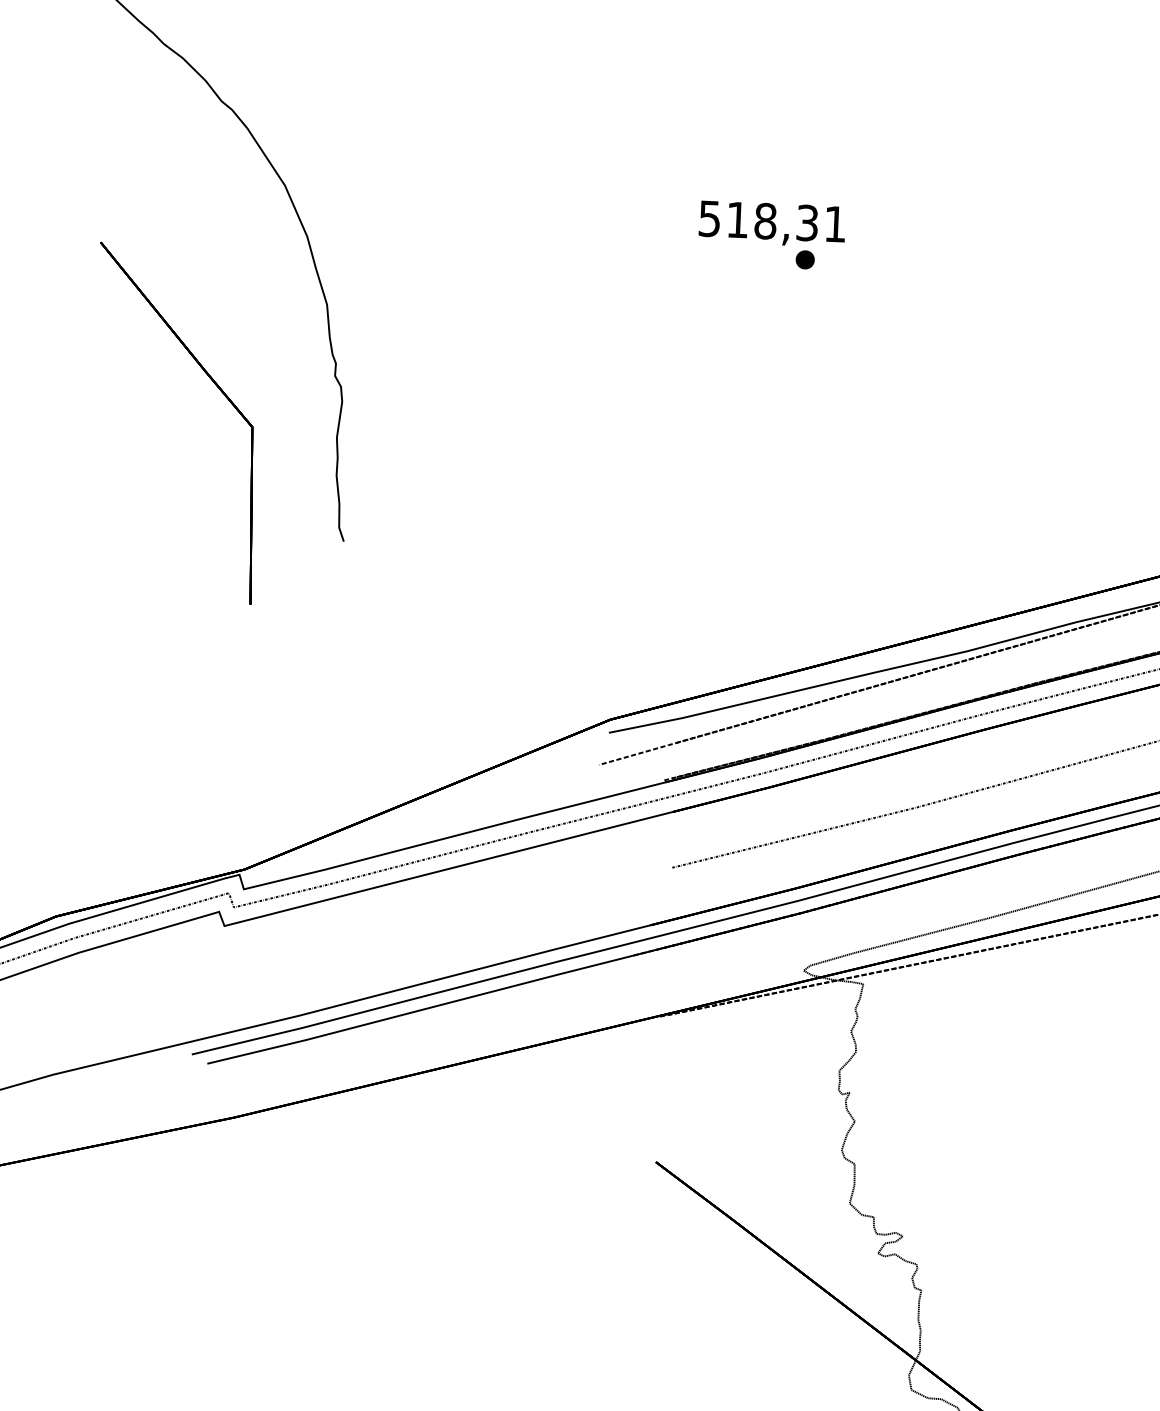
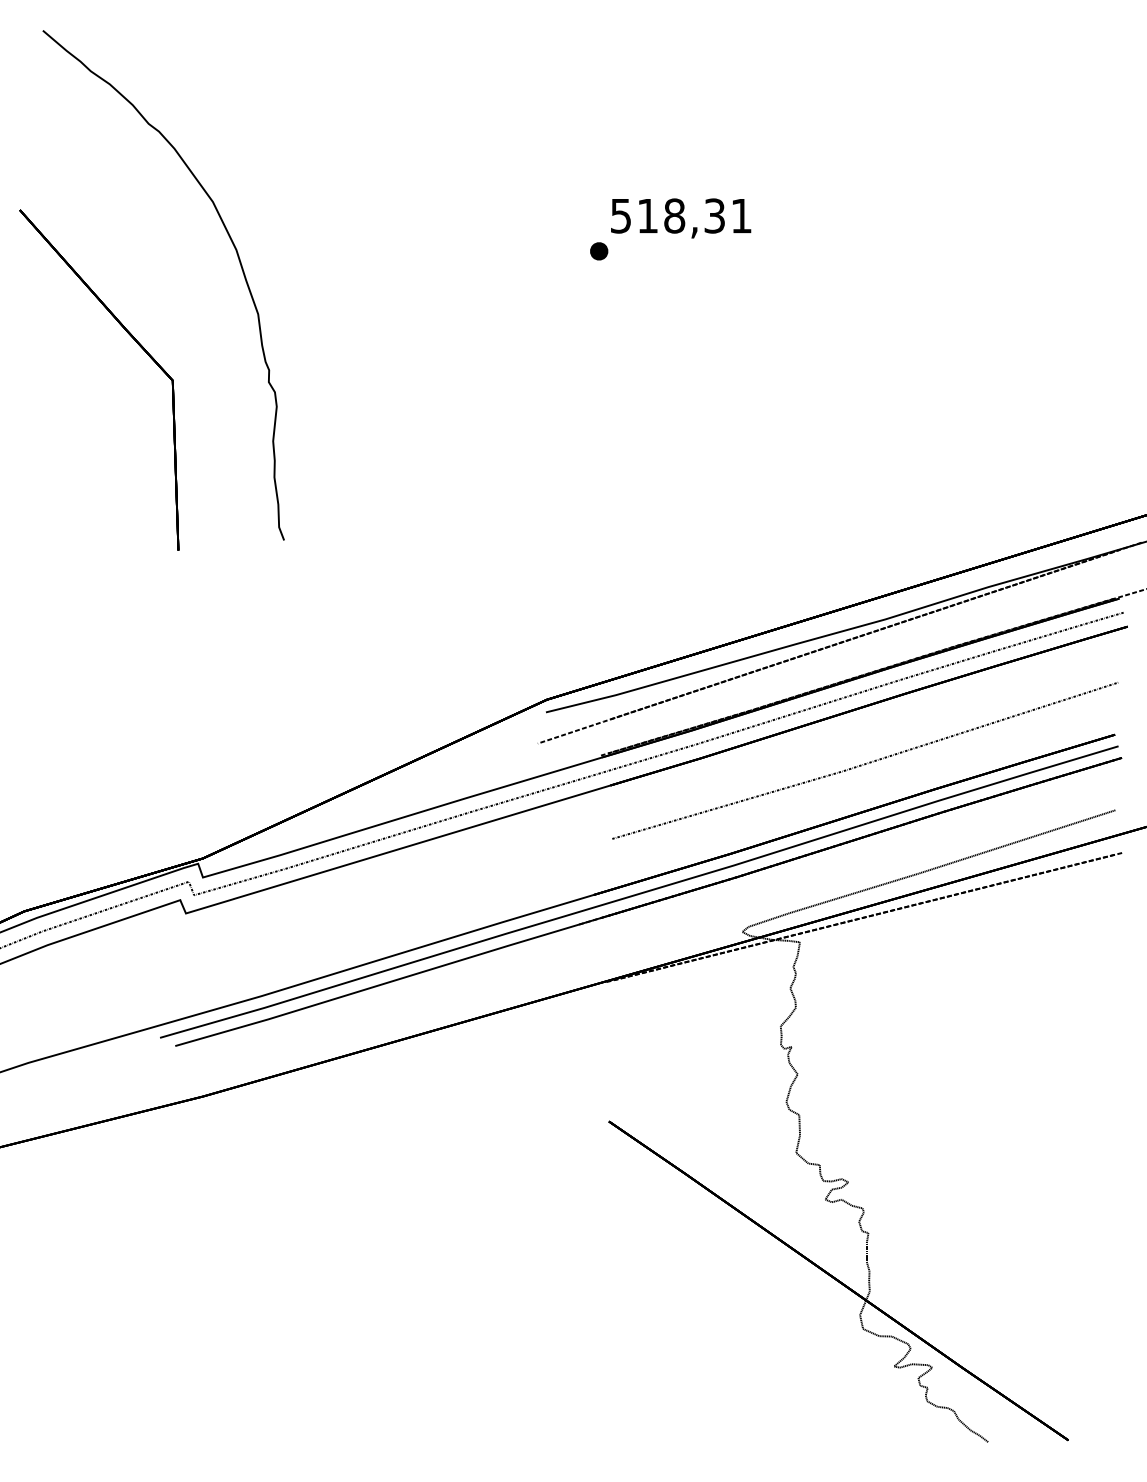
part: (805, 260) -> (599, 251), moved
part: (218, 388) -> (138, 345), moved

